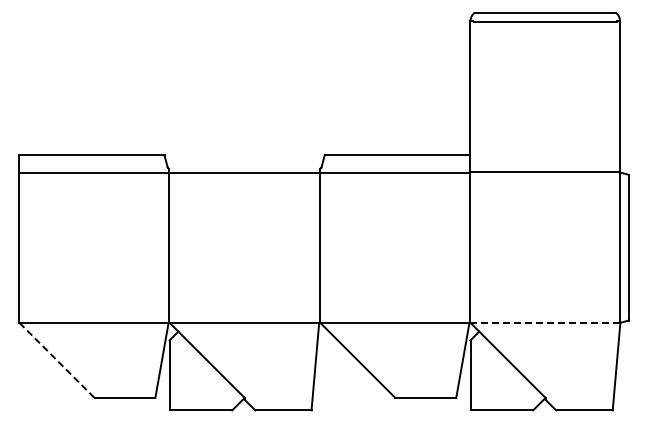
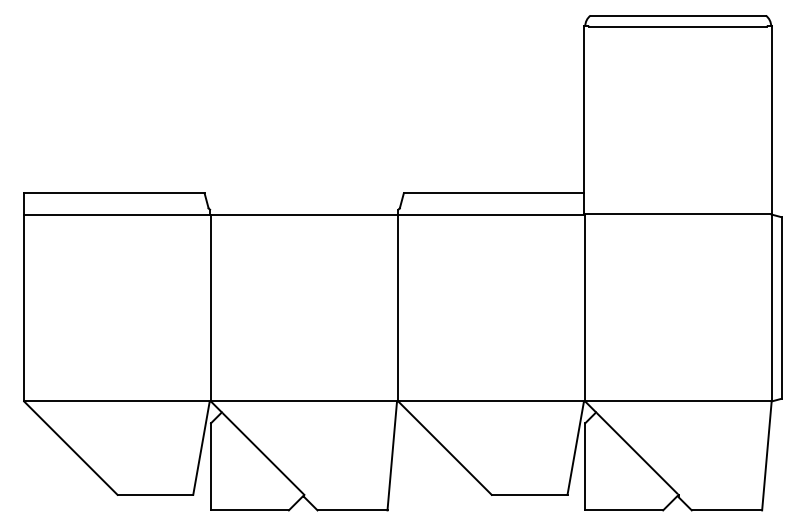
line: (545, 322) -> (678, 401), dashed -> solid
line: (57, 360) -> (71, 448), dashed -> solid

